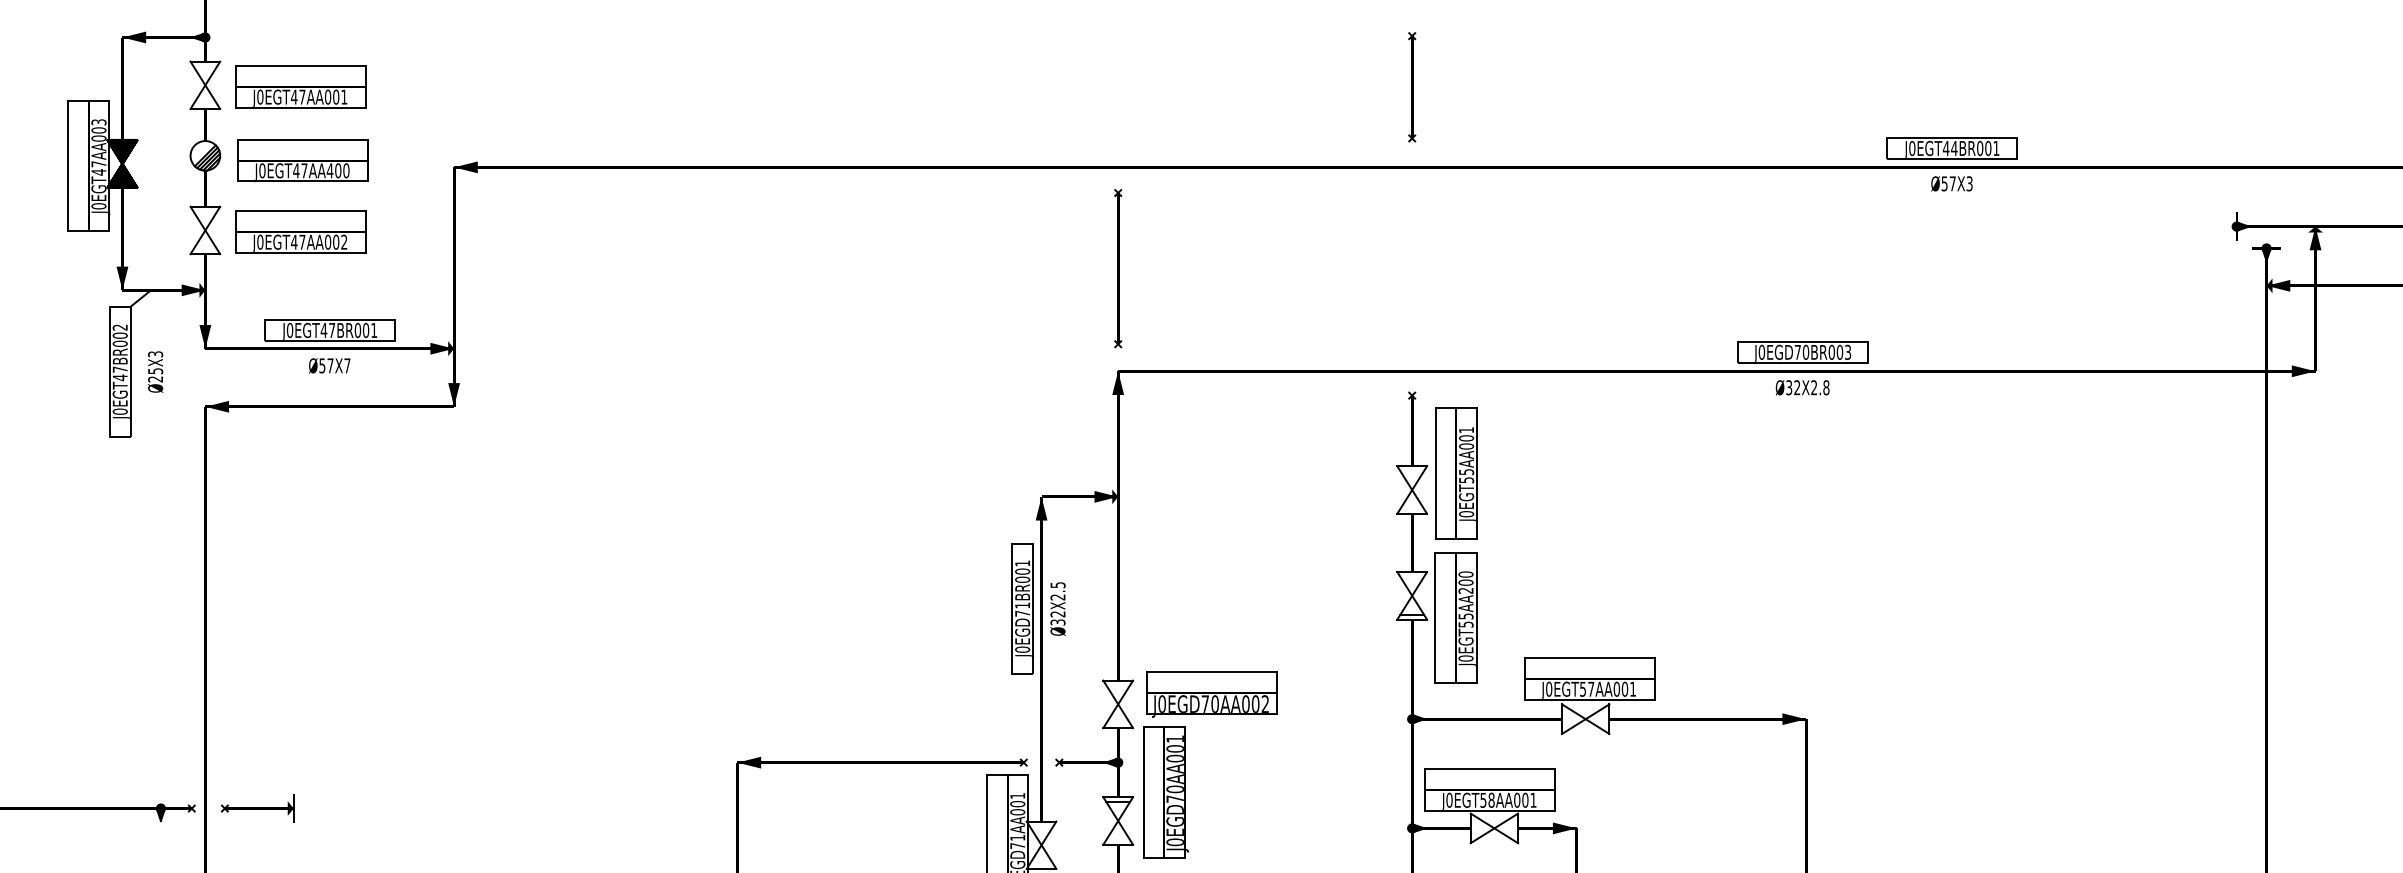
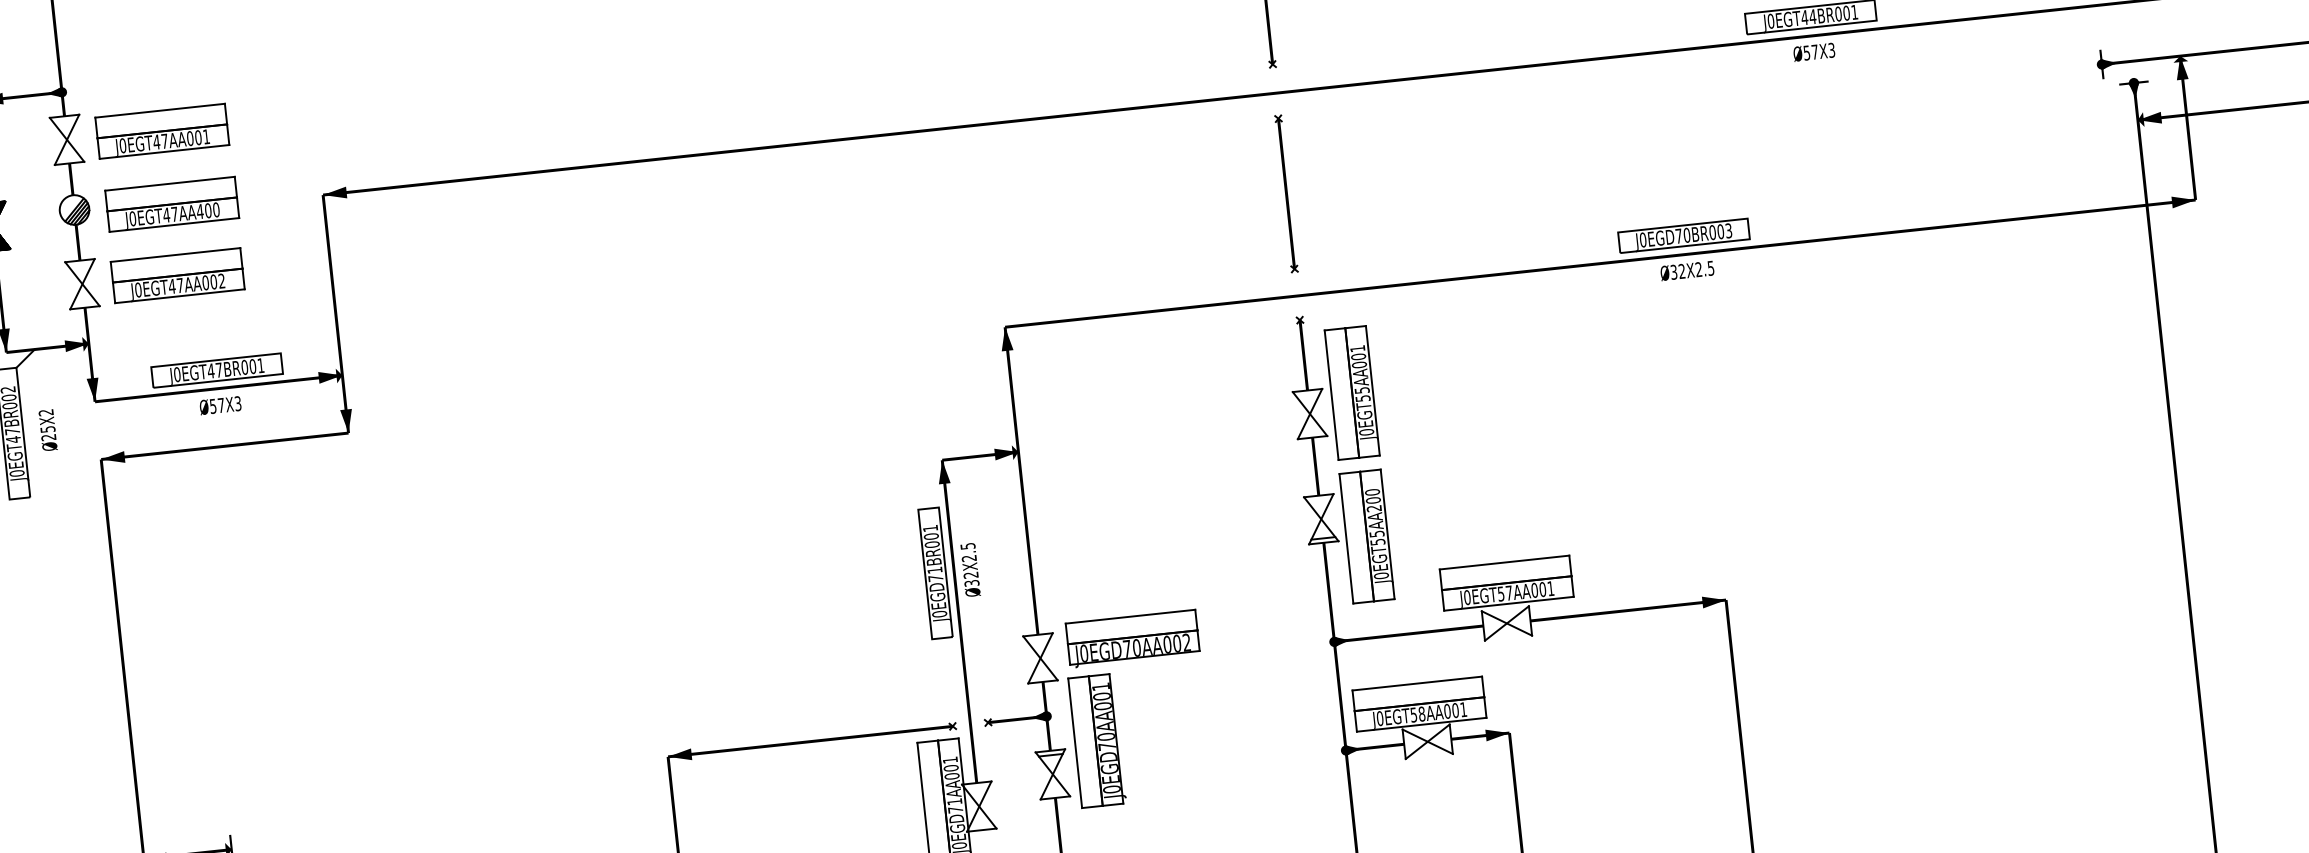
part: (1118, 268) -> (1286, 193), moved
text: (155, 354) -> (46, 412), Ø25X3 -> Ø25X2
text: (347, 365) -> (238, 403), Ø57X7 -> Ø57X3
text: (1826, 387) -> (1711, 268), Ø32X2.8 -> Ø32X2.5

